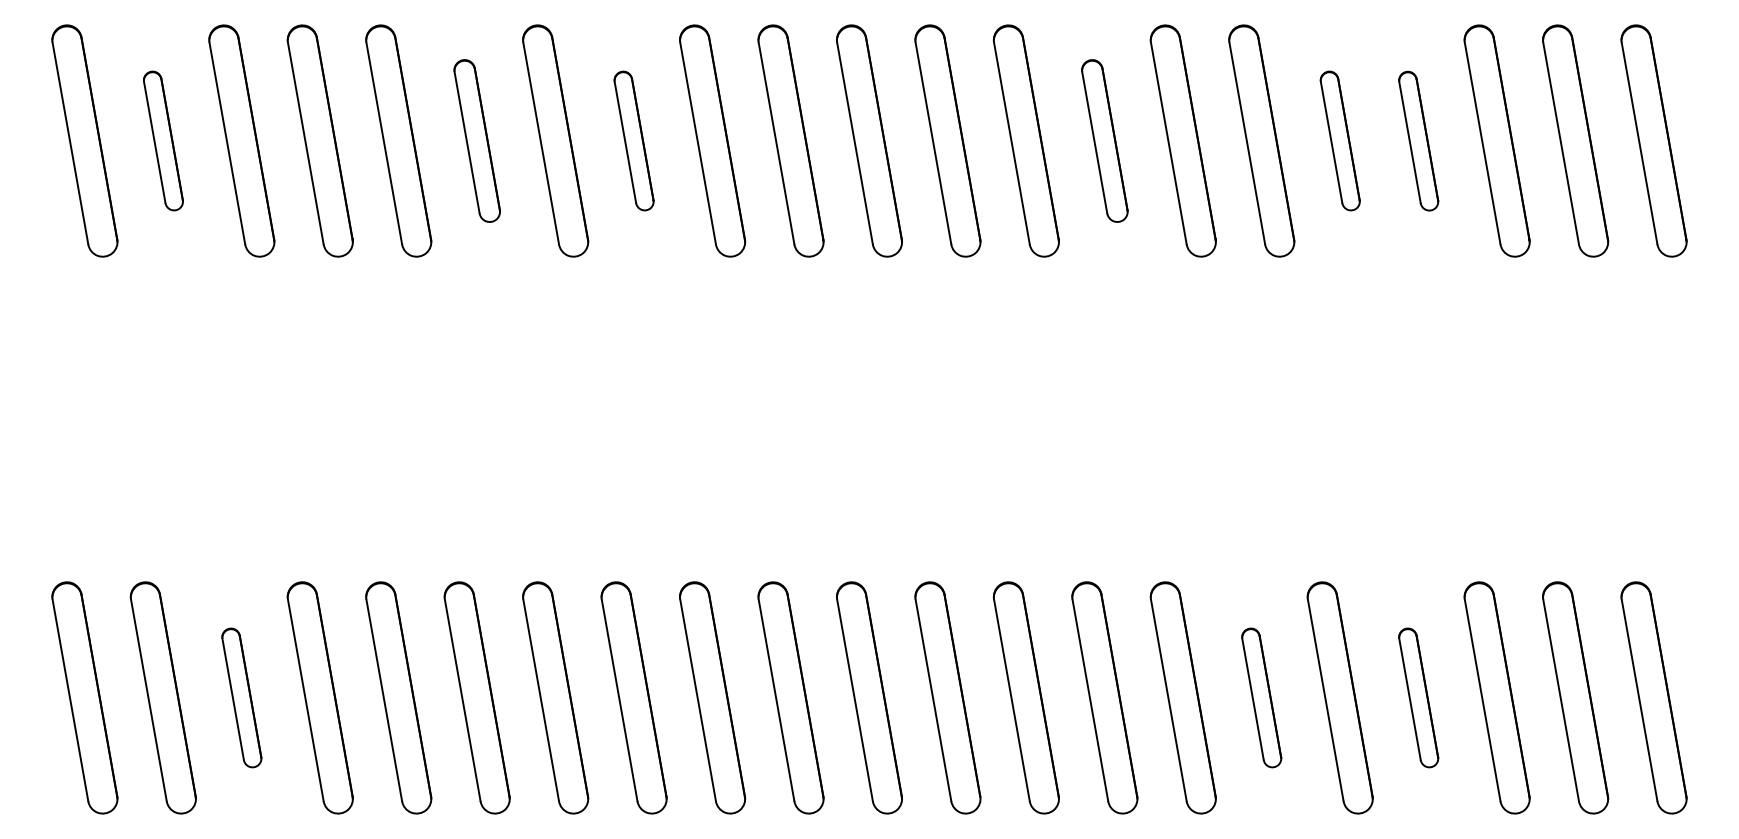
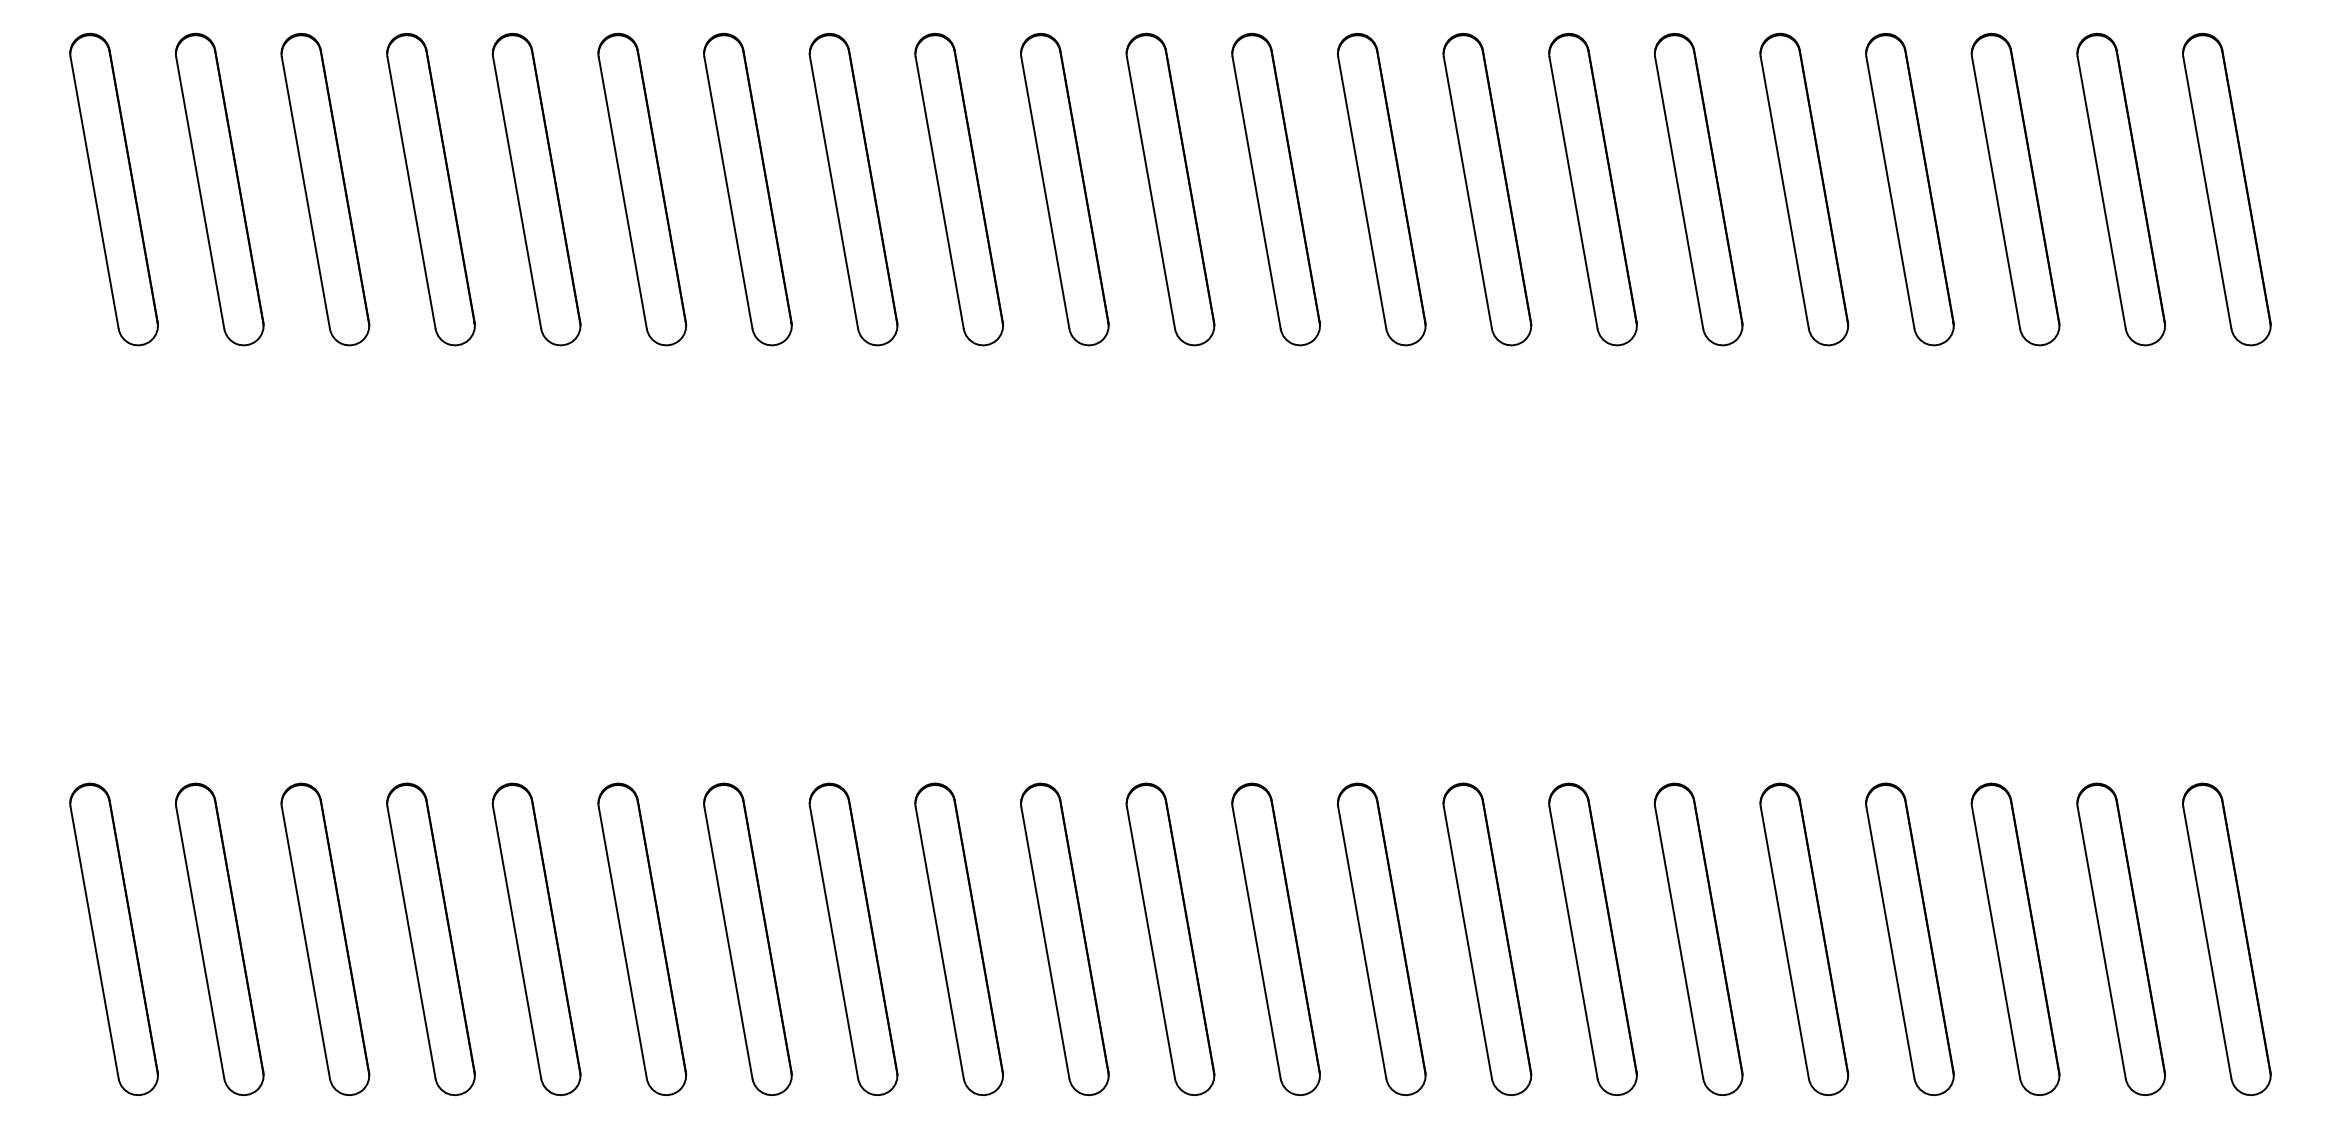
part: (163, 140) -> (219, 189), size x1.67
part: (477, 140) -> (642, 189), size x1.43
part: (634, 140) -> (853, 189), size x1.67
part: (1104, 140) -> (1487, 189), size x1.43
part: (1340, 140) -> (1804, 189), size x1.67
part: (1418, 140) -> (1909, 189), size x1.67
part: (241, 698) -> (325, 939), size x1.67
part: (1261, 698) -> (1698, 939), size x1.67
part: (1418, 698) -> (1909, 939), size x1.67

